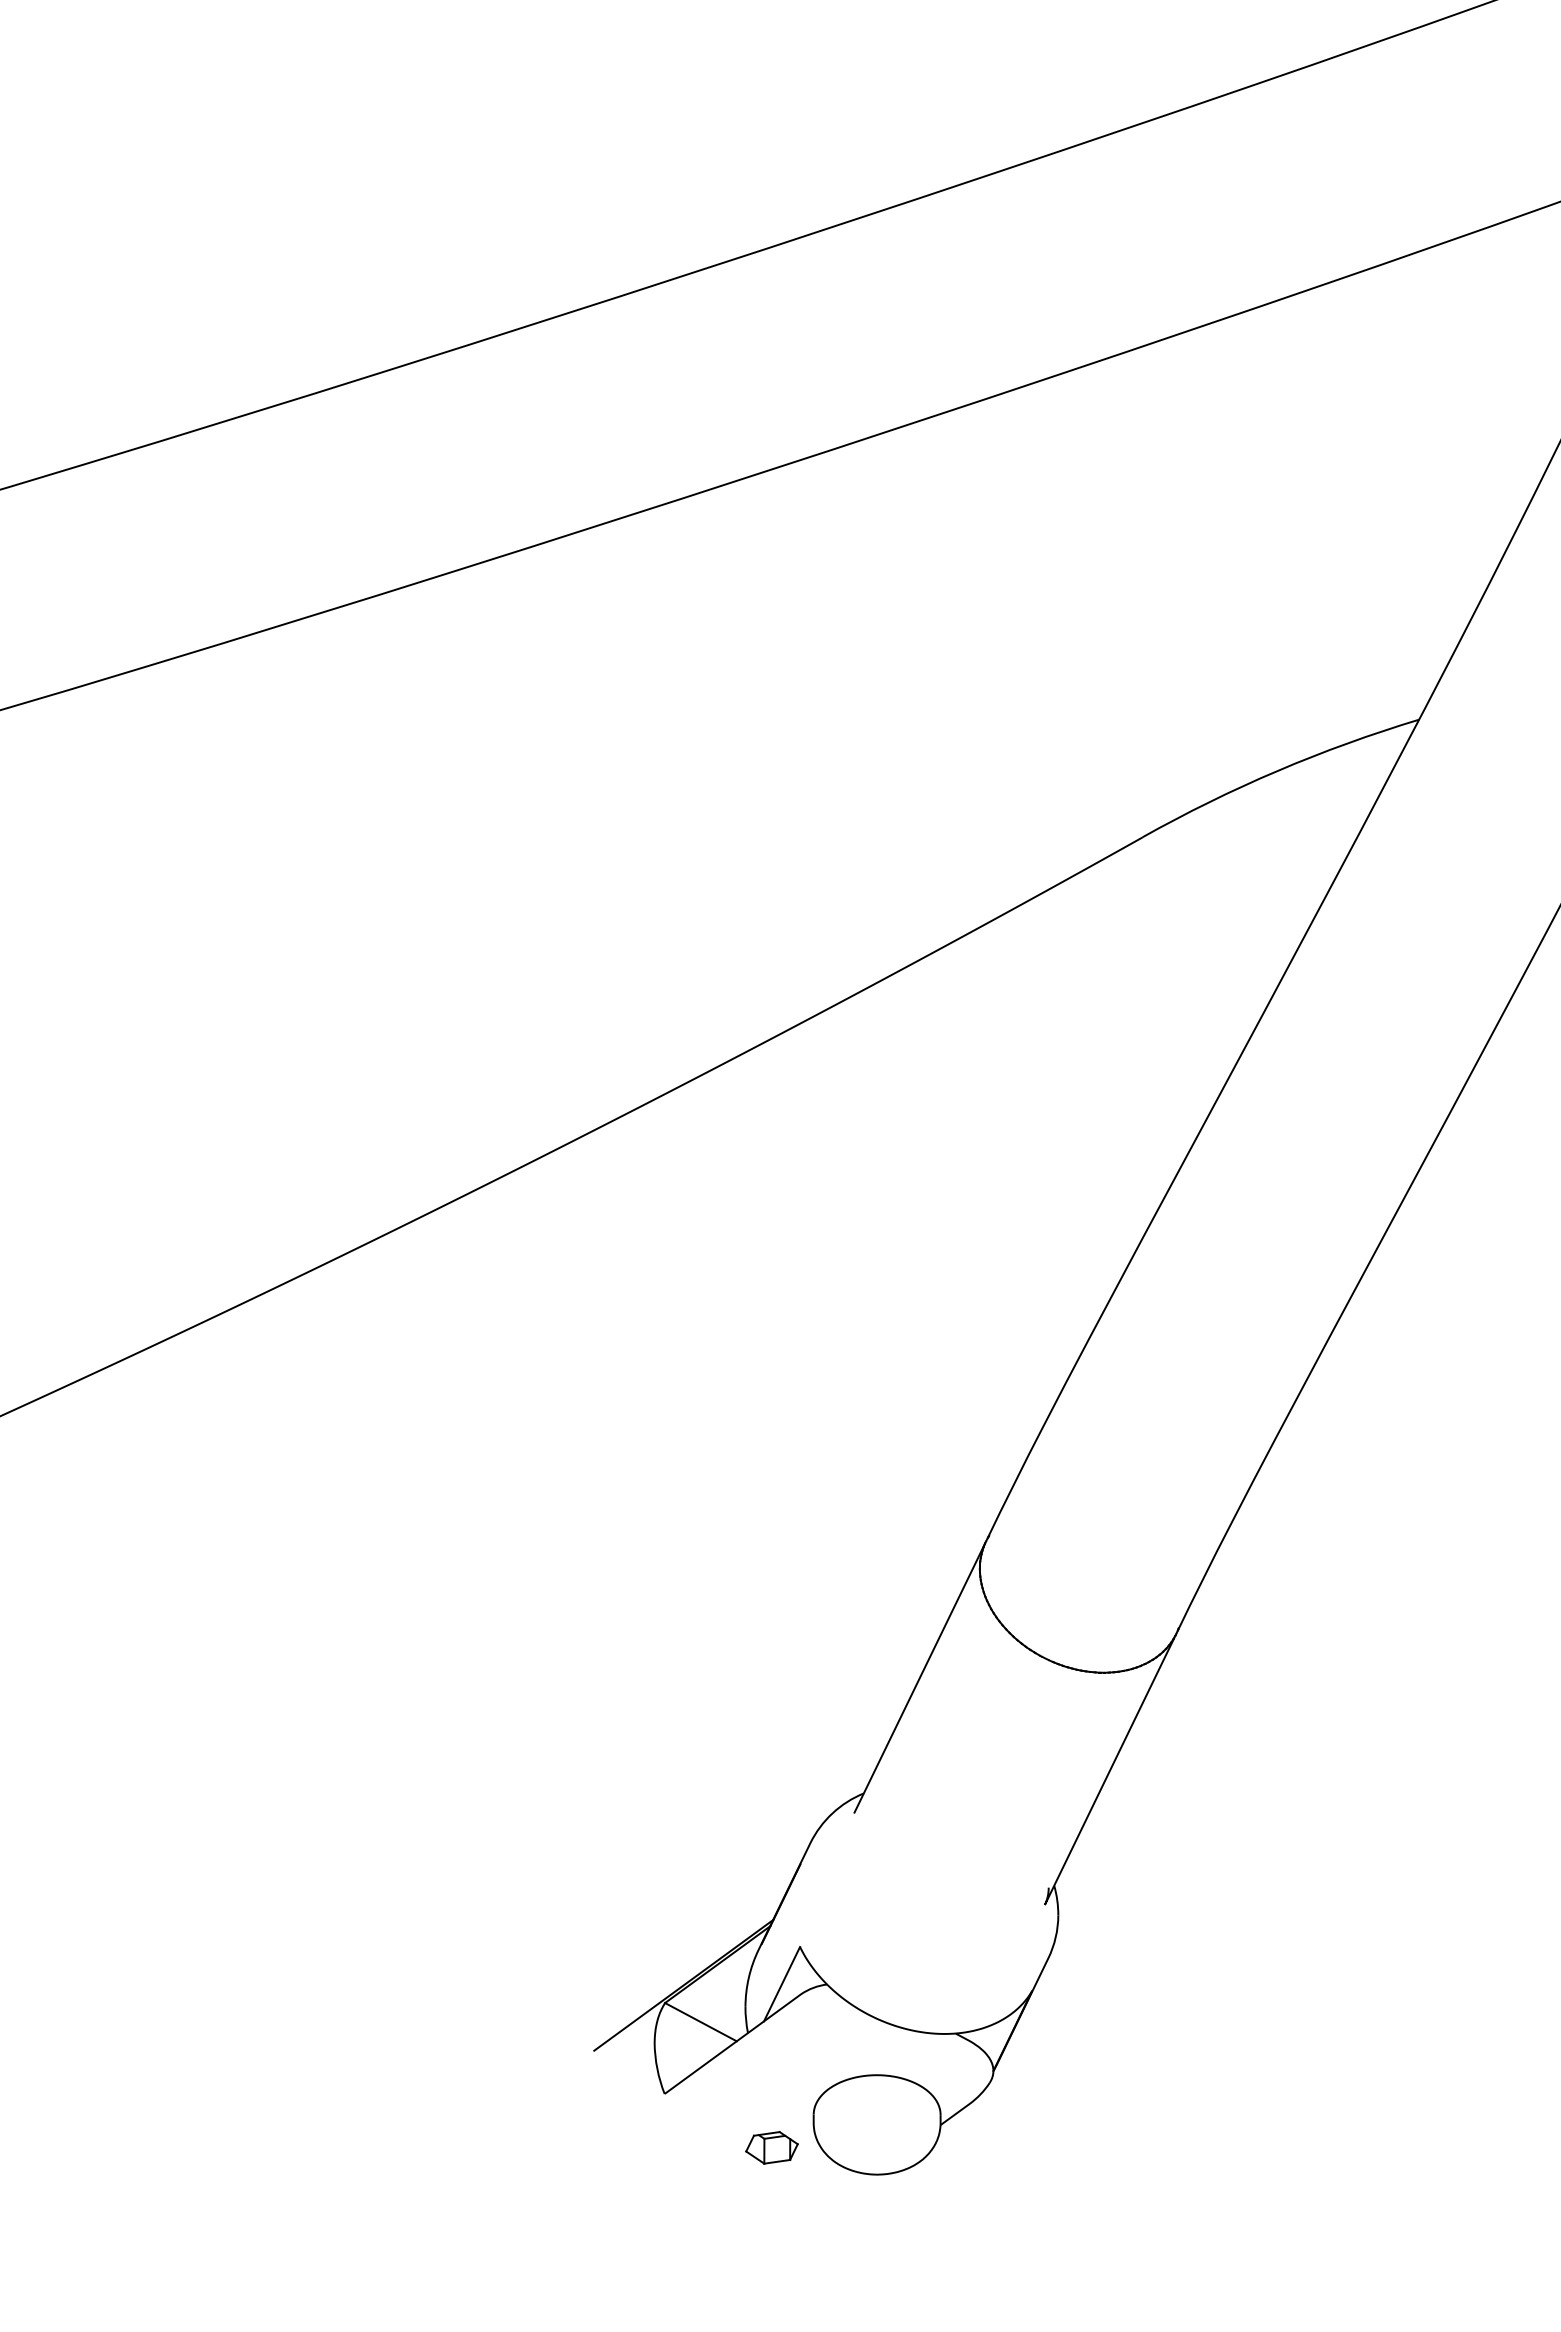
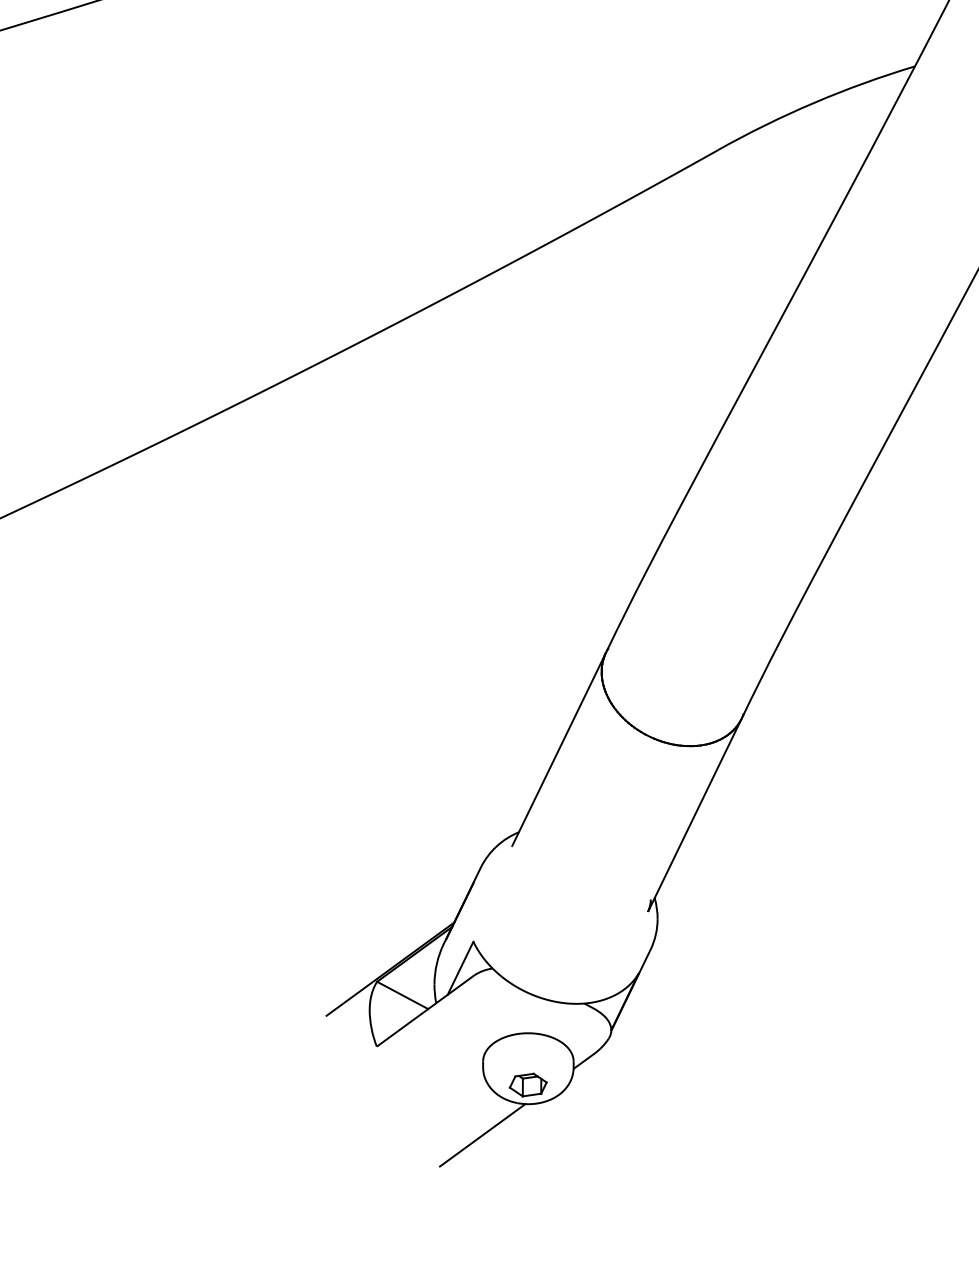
part: (771, 2147) -> (527, 1084), moved
line: (813, 2218) -> (482, 1135), added

